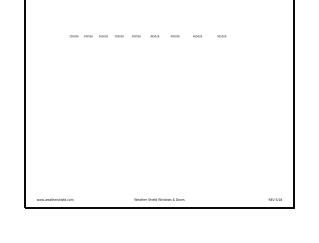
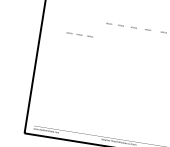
text: (88, 36) -> (79, 35), moved

